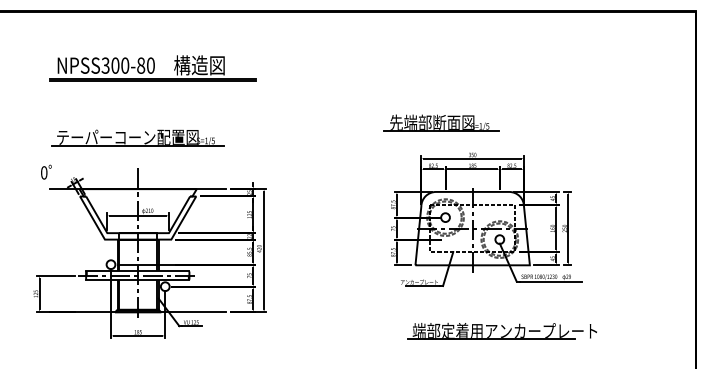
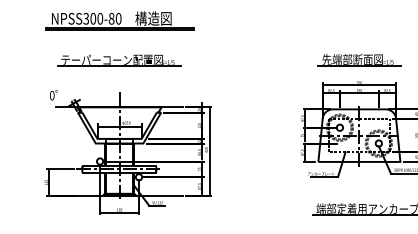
part: (152, 68) -> (119, 20), moved
part: (441, 122) -> (359, 59), moved
part: (137, 137) -> (119, 60), moved

